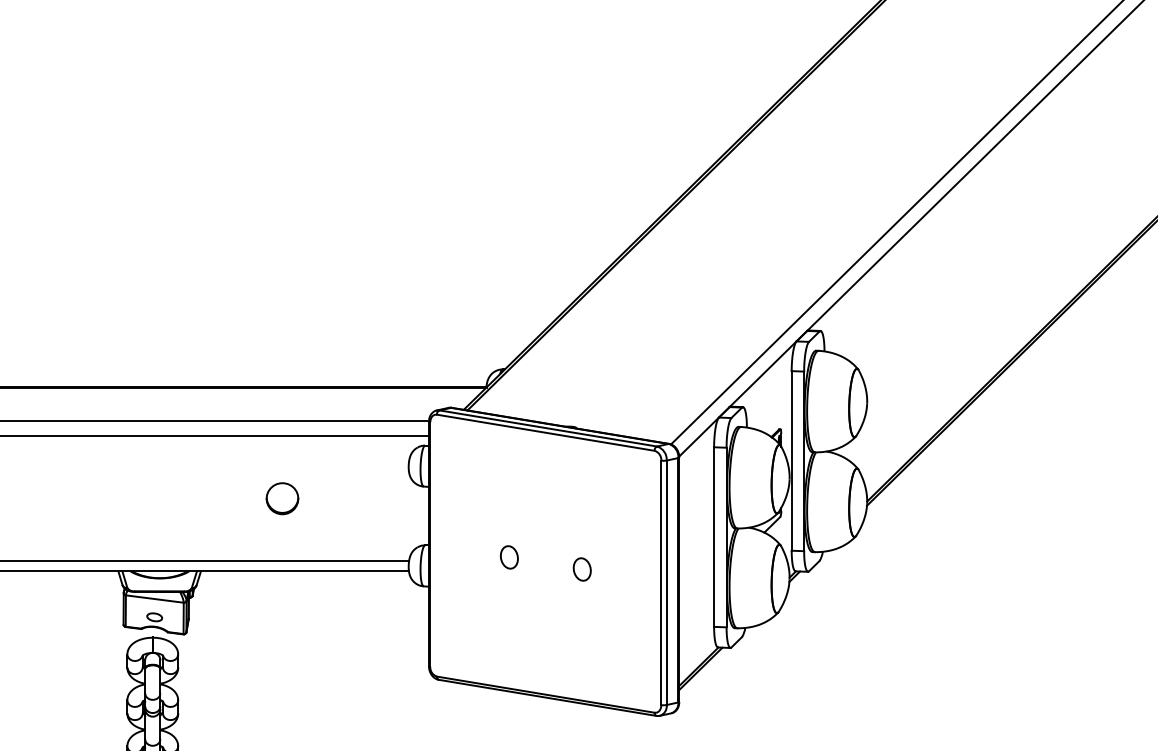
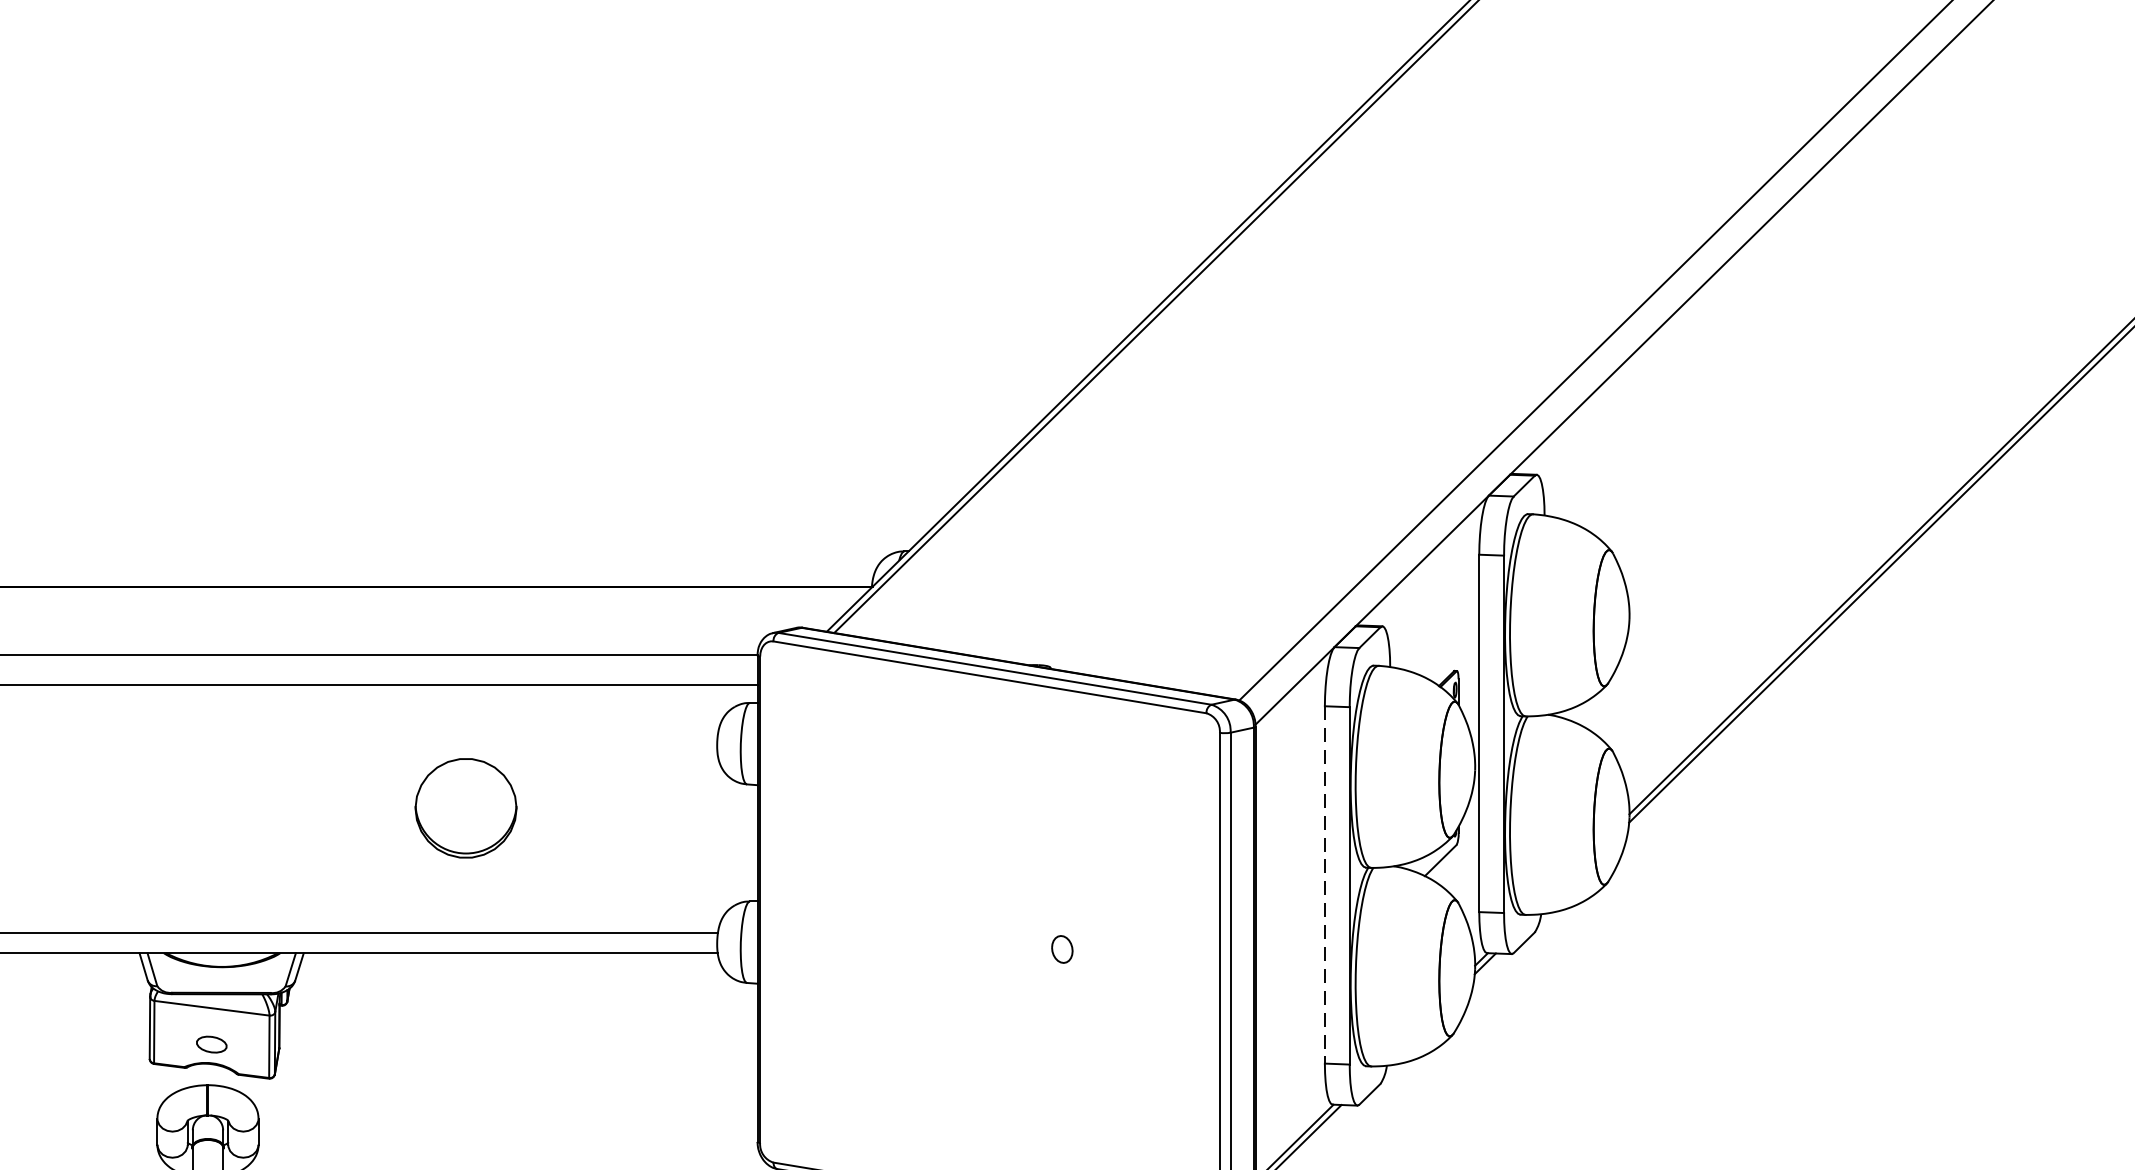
part: (282, 498) -> (466, 808), size x1.6
line: (714, 537) -> (1325, 885), solid -> dashed
part: (509, 557) -> (917, 925), removed
part: (581, 569) -> (1061, 949), size x0.6

